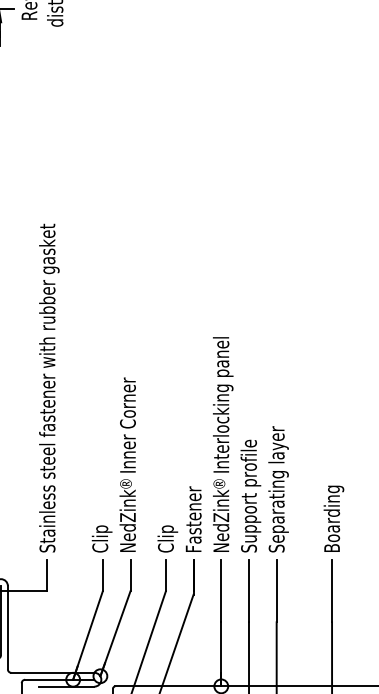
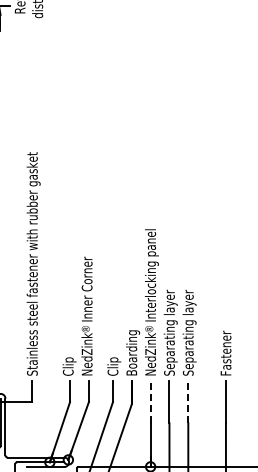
text: (250, 484) -> (170, 329), Support profile -> Separating layer
text: (194, 518) -> (132, 352), Fastener -> Boarding
text: (334, 518) -> (227, 352), Boarding -> Fastener
line: (221, 590) -> (150, 401), solid -> dashed
line: (276, 590) -> (188, 401), solid -> dashed

